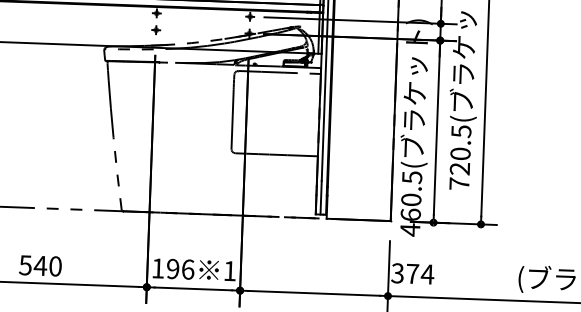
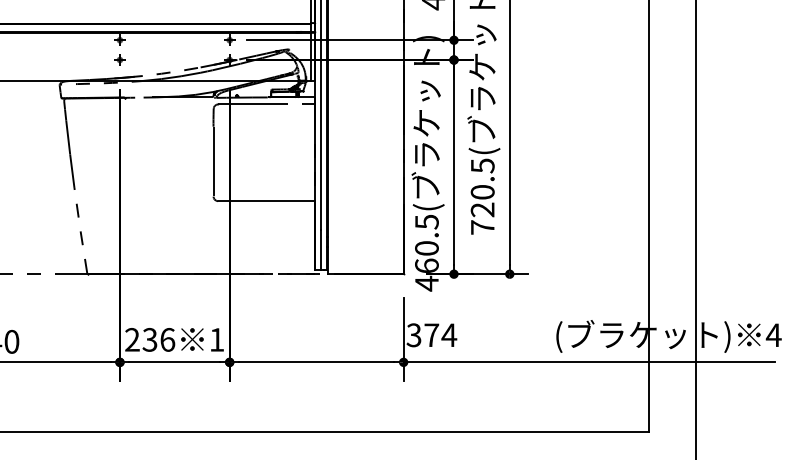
text: (165, 268) -> (141, 339), 196 -> 236

